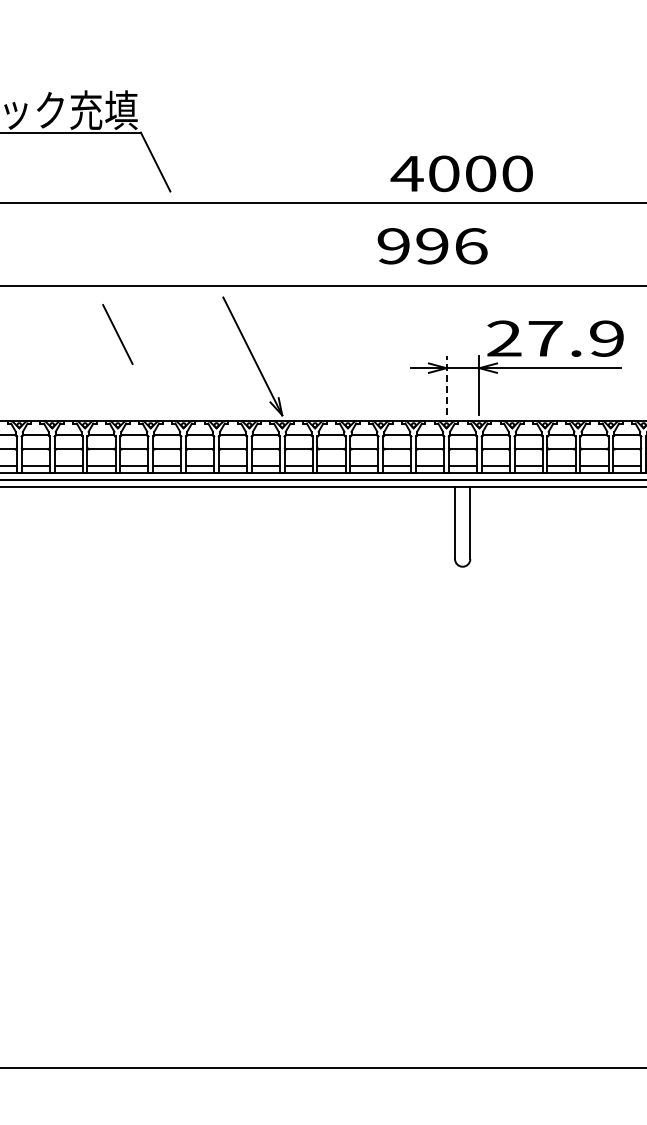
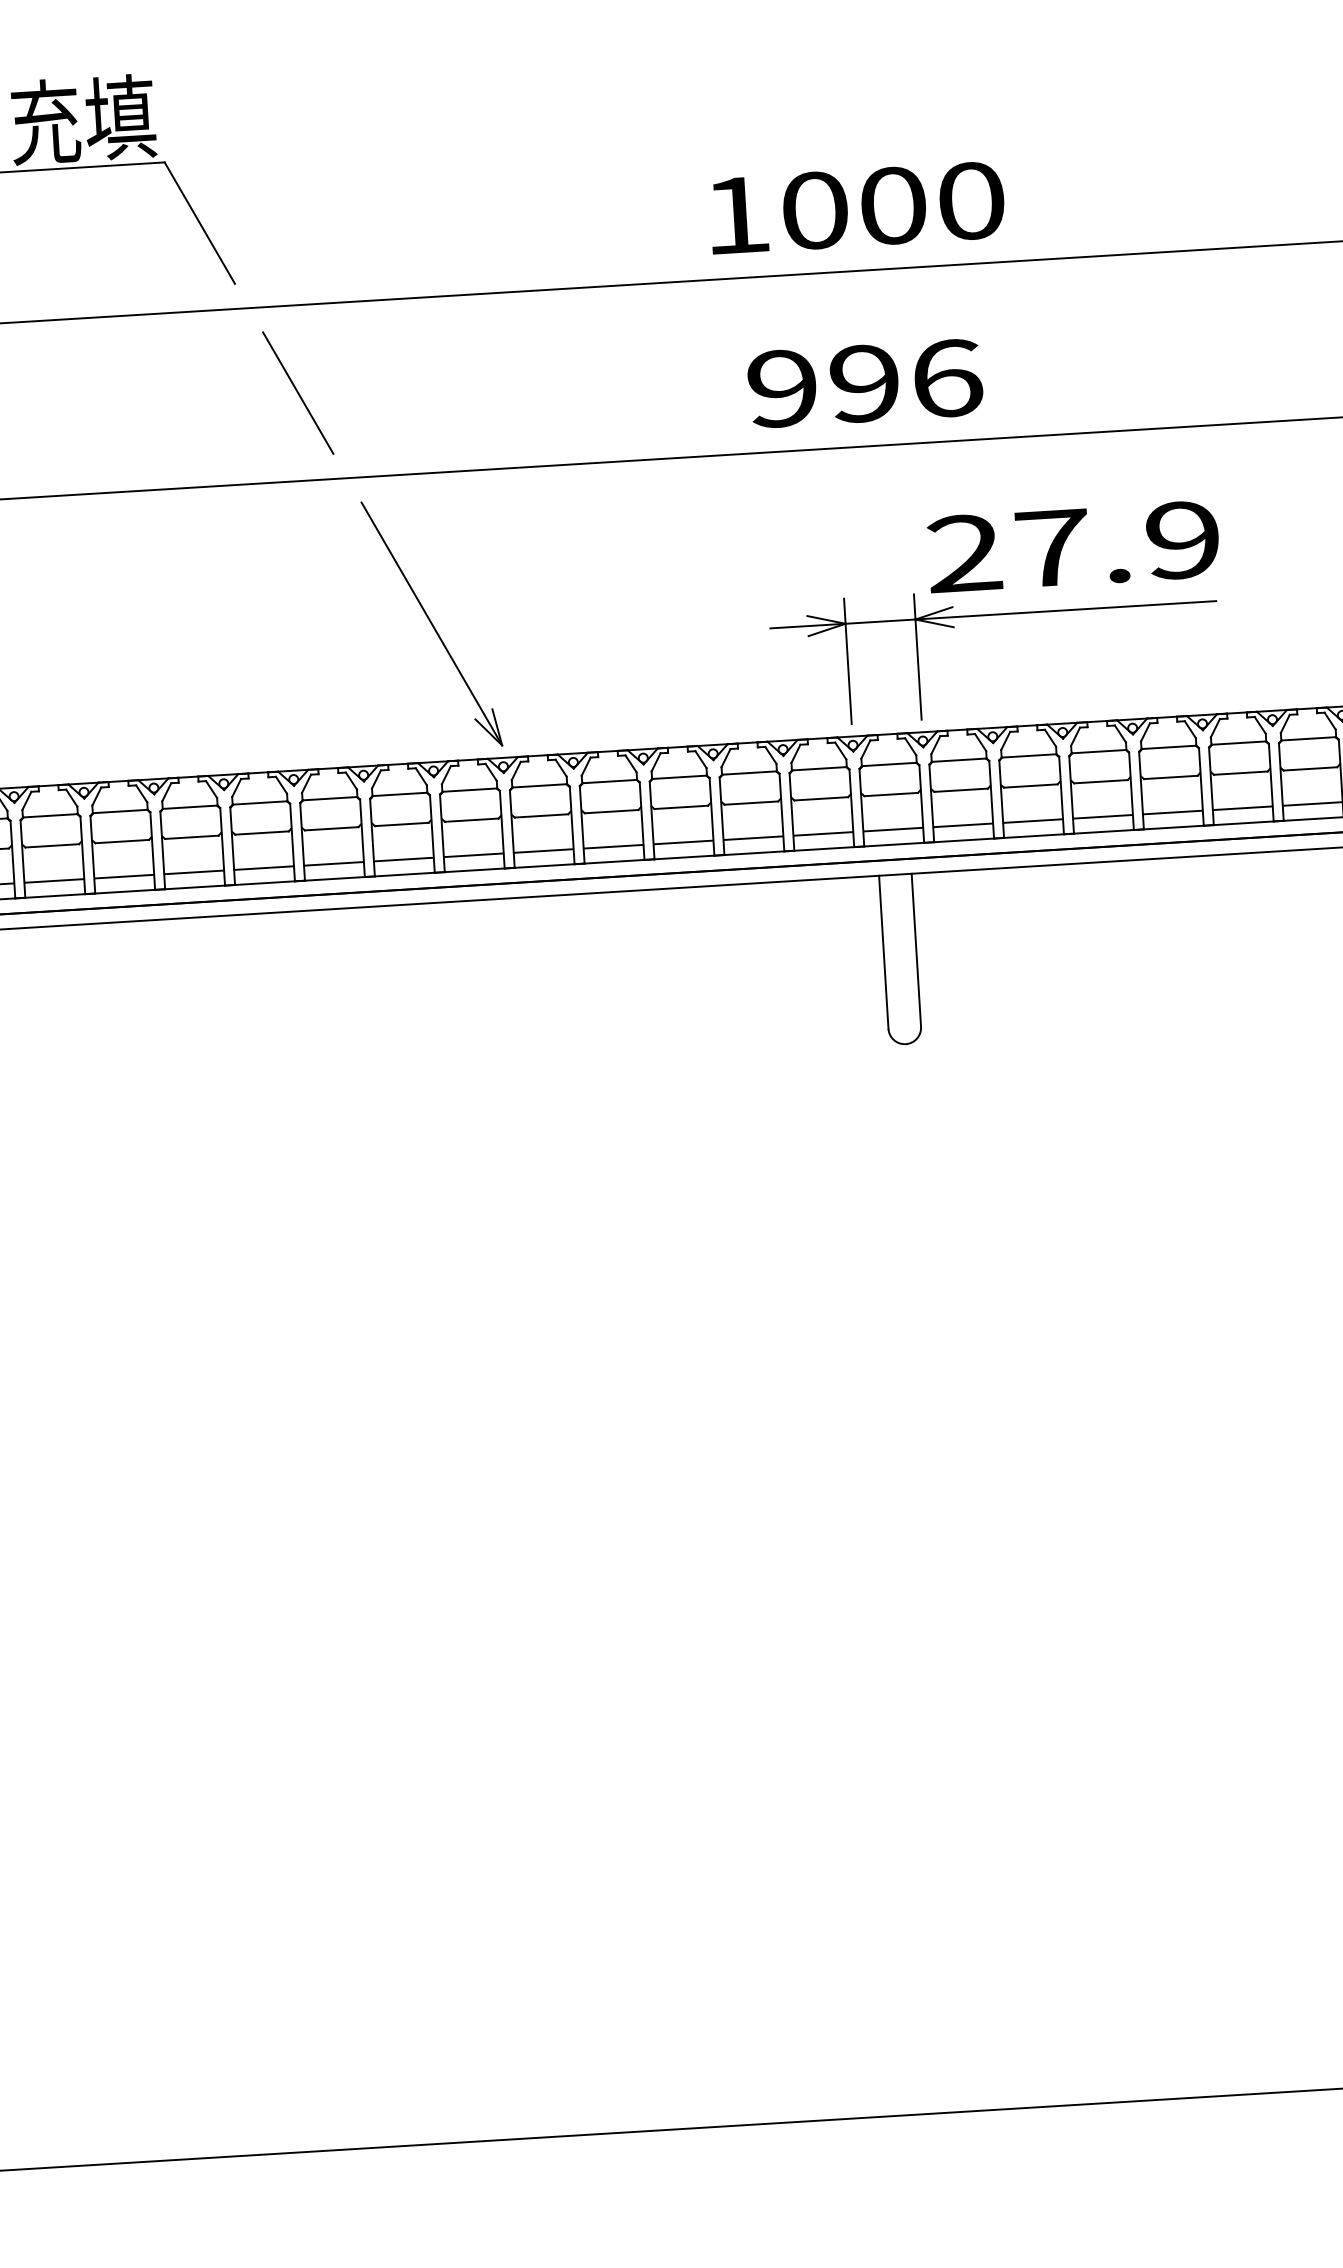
text: (406, 173) -> (735, 214), 4000 -> 1000
text: (432, 246) -> (864, 384), moved
line: (117, 334) -> (297, 393), moved
line: (446, 385) -> (847, 660), dashed -> solid

